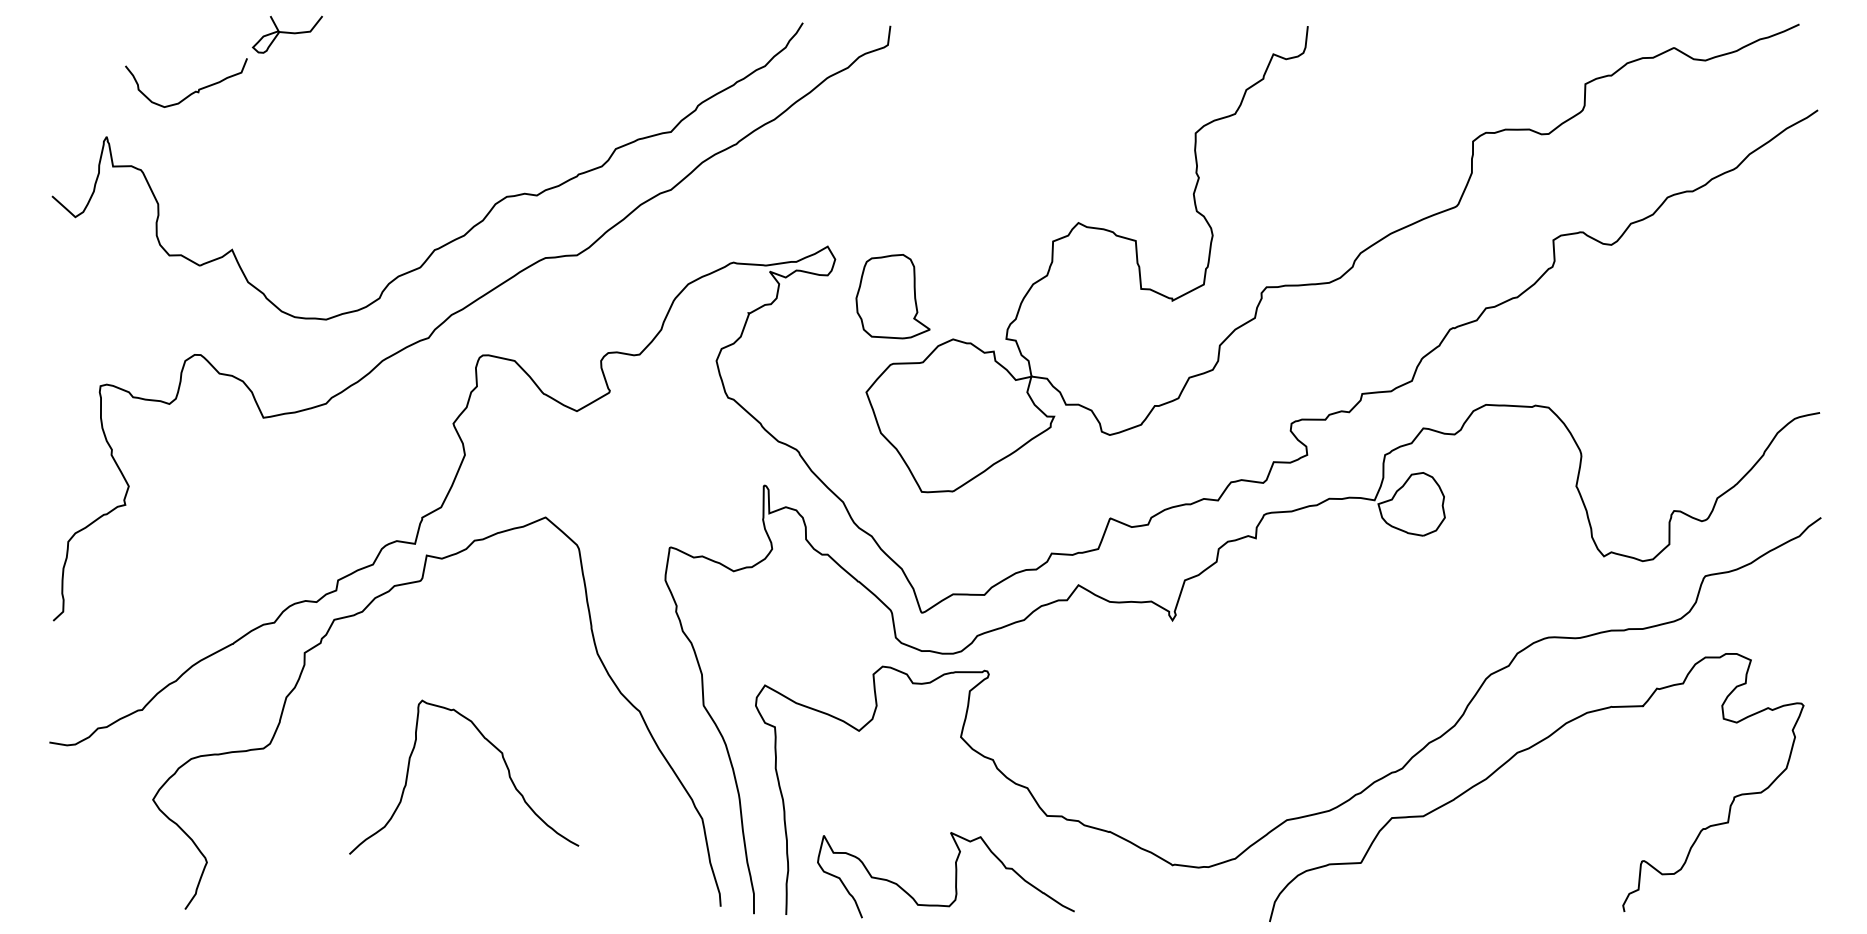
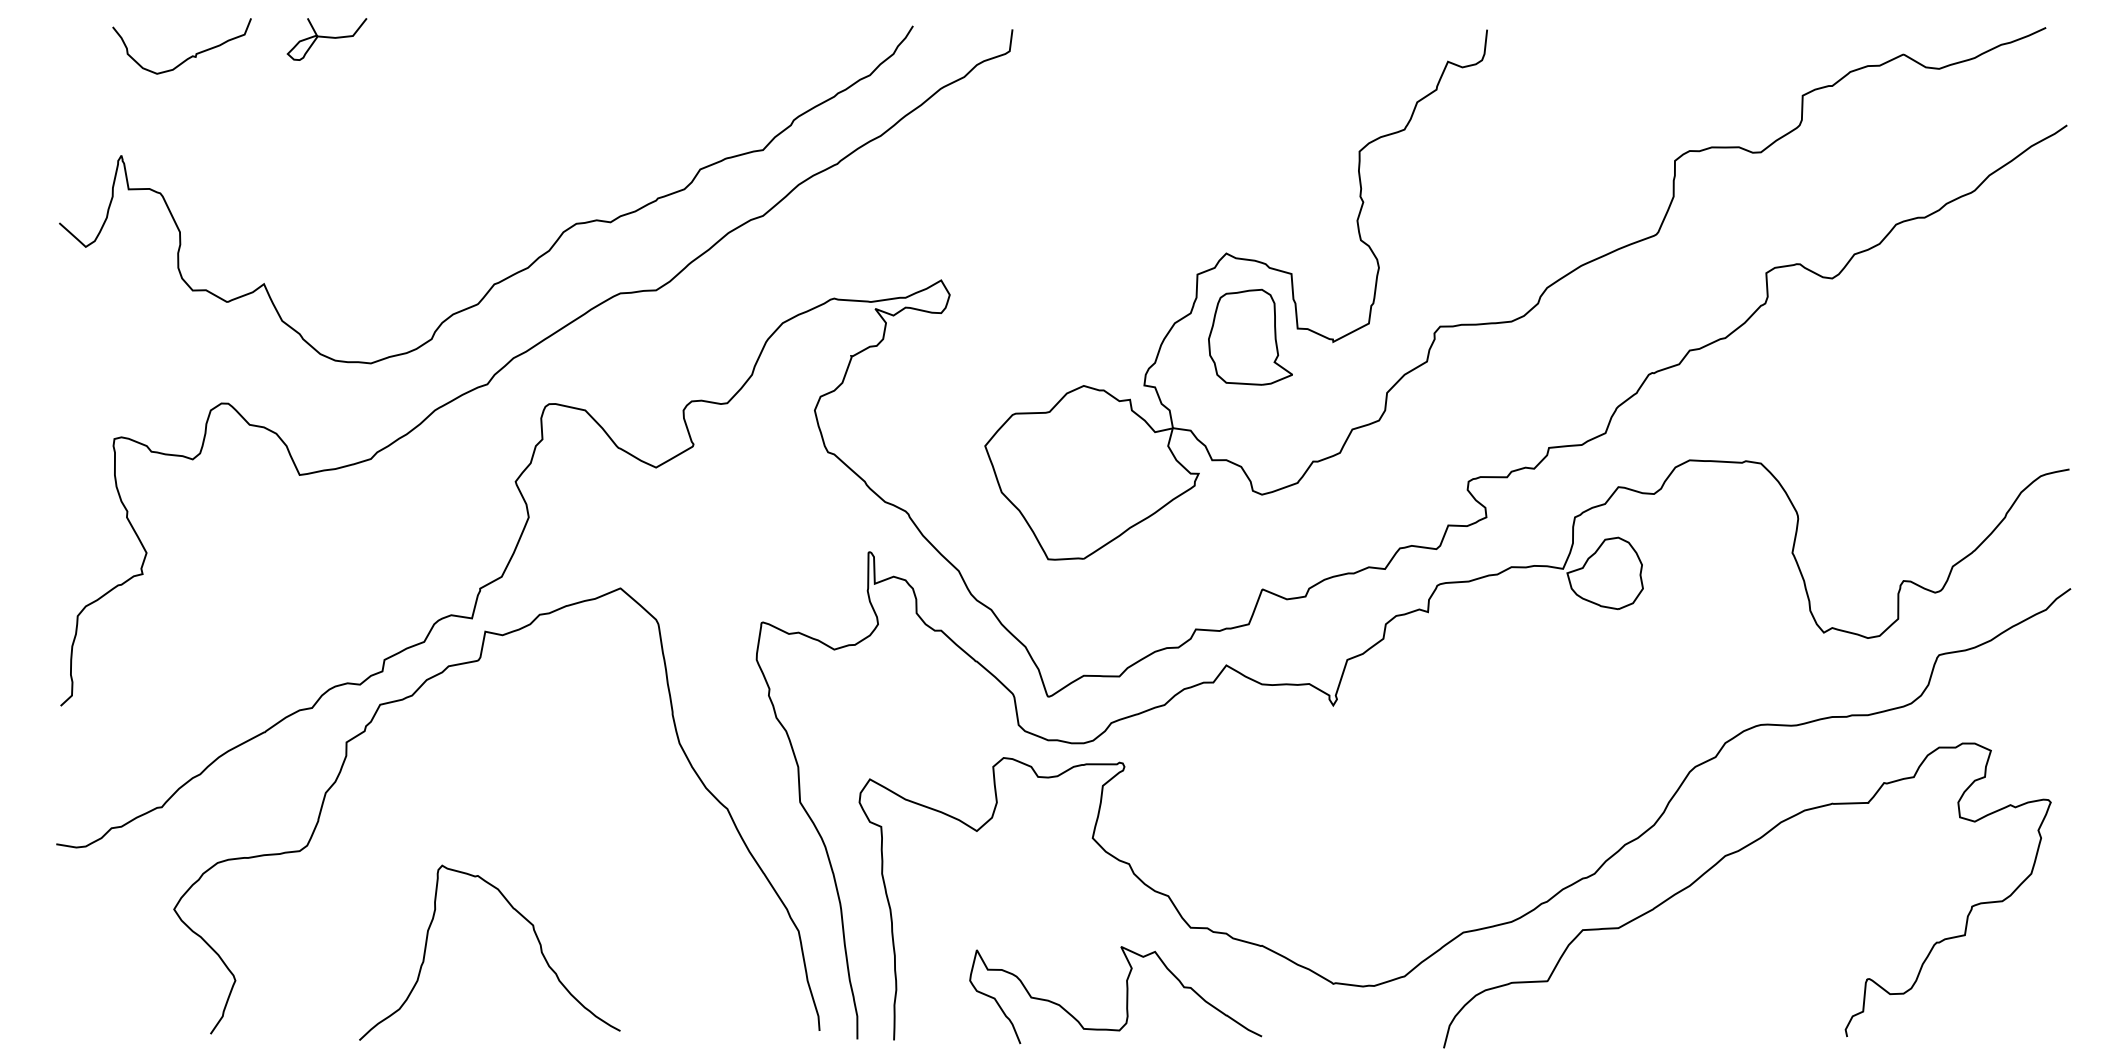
curve: (190, 93) -> (186, 58), moved
part: (893, 295) -> (1250, 336), moved
curve: (493, 747) -> (523, 918), moved
curve: (955, 875) -> (1126, 995), moved

